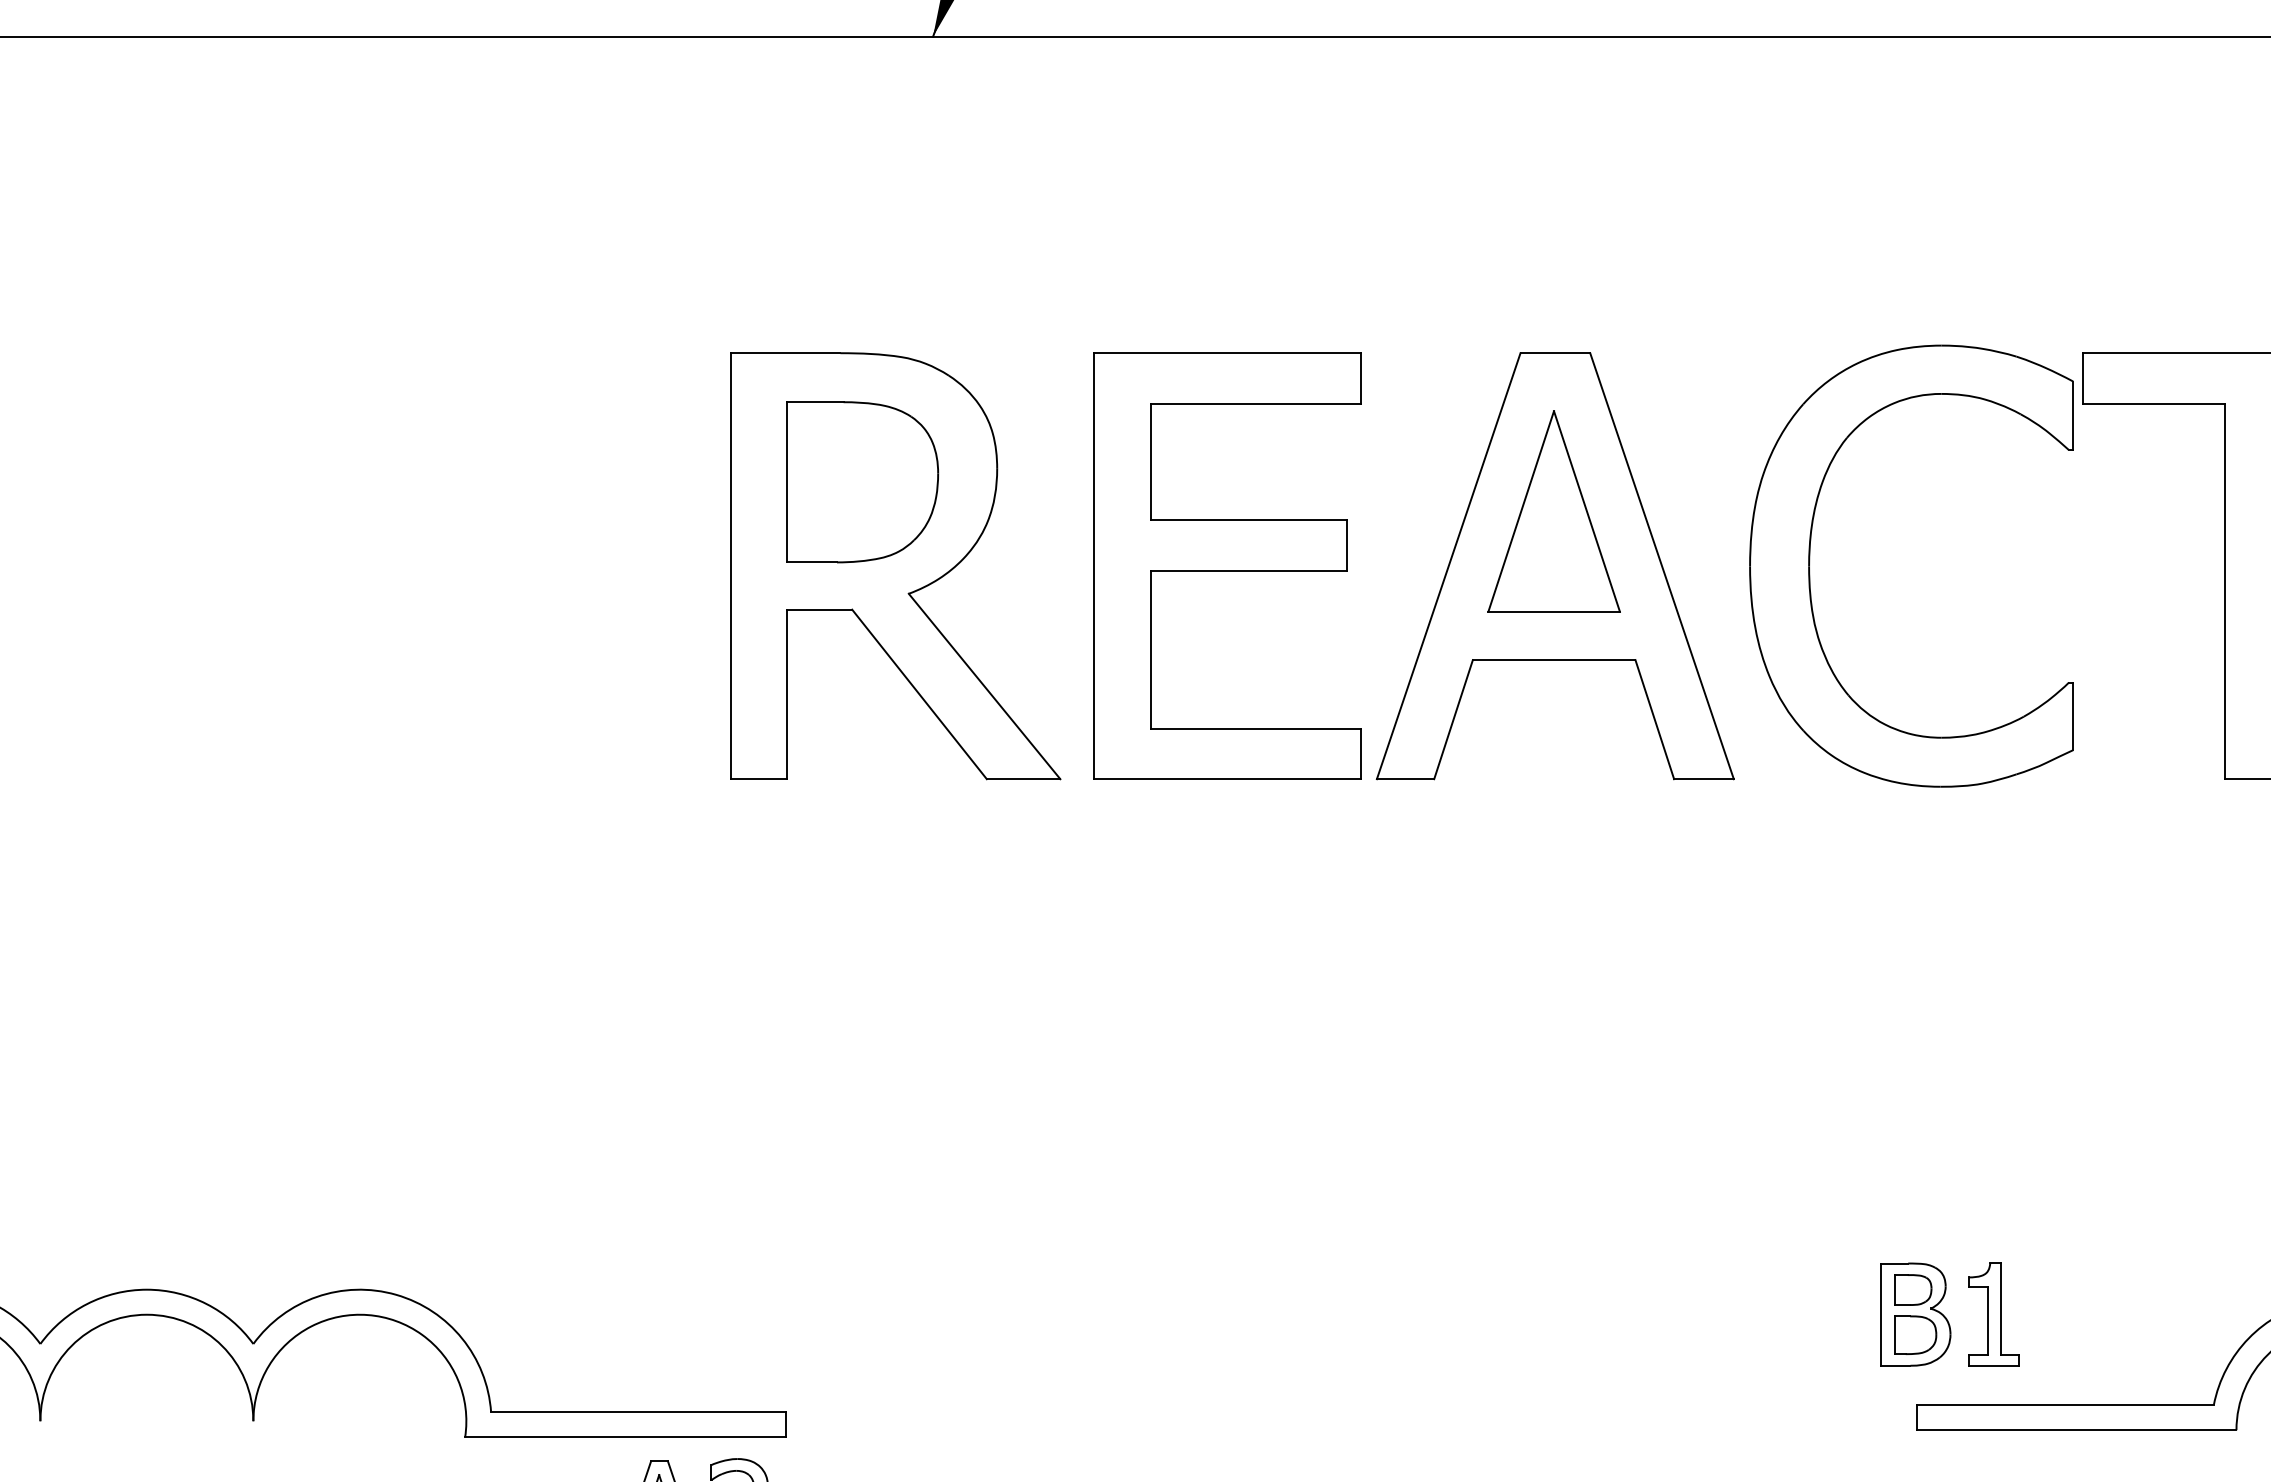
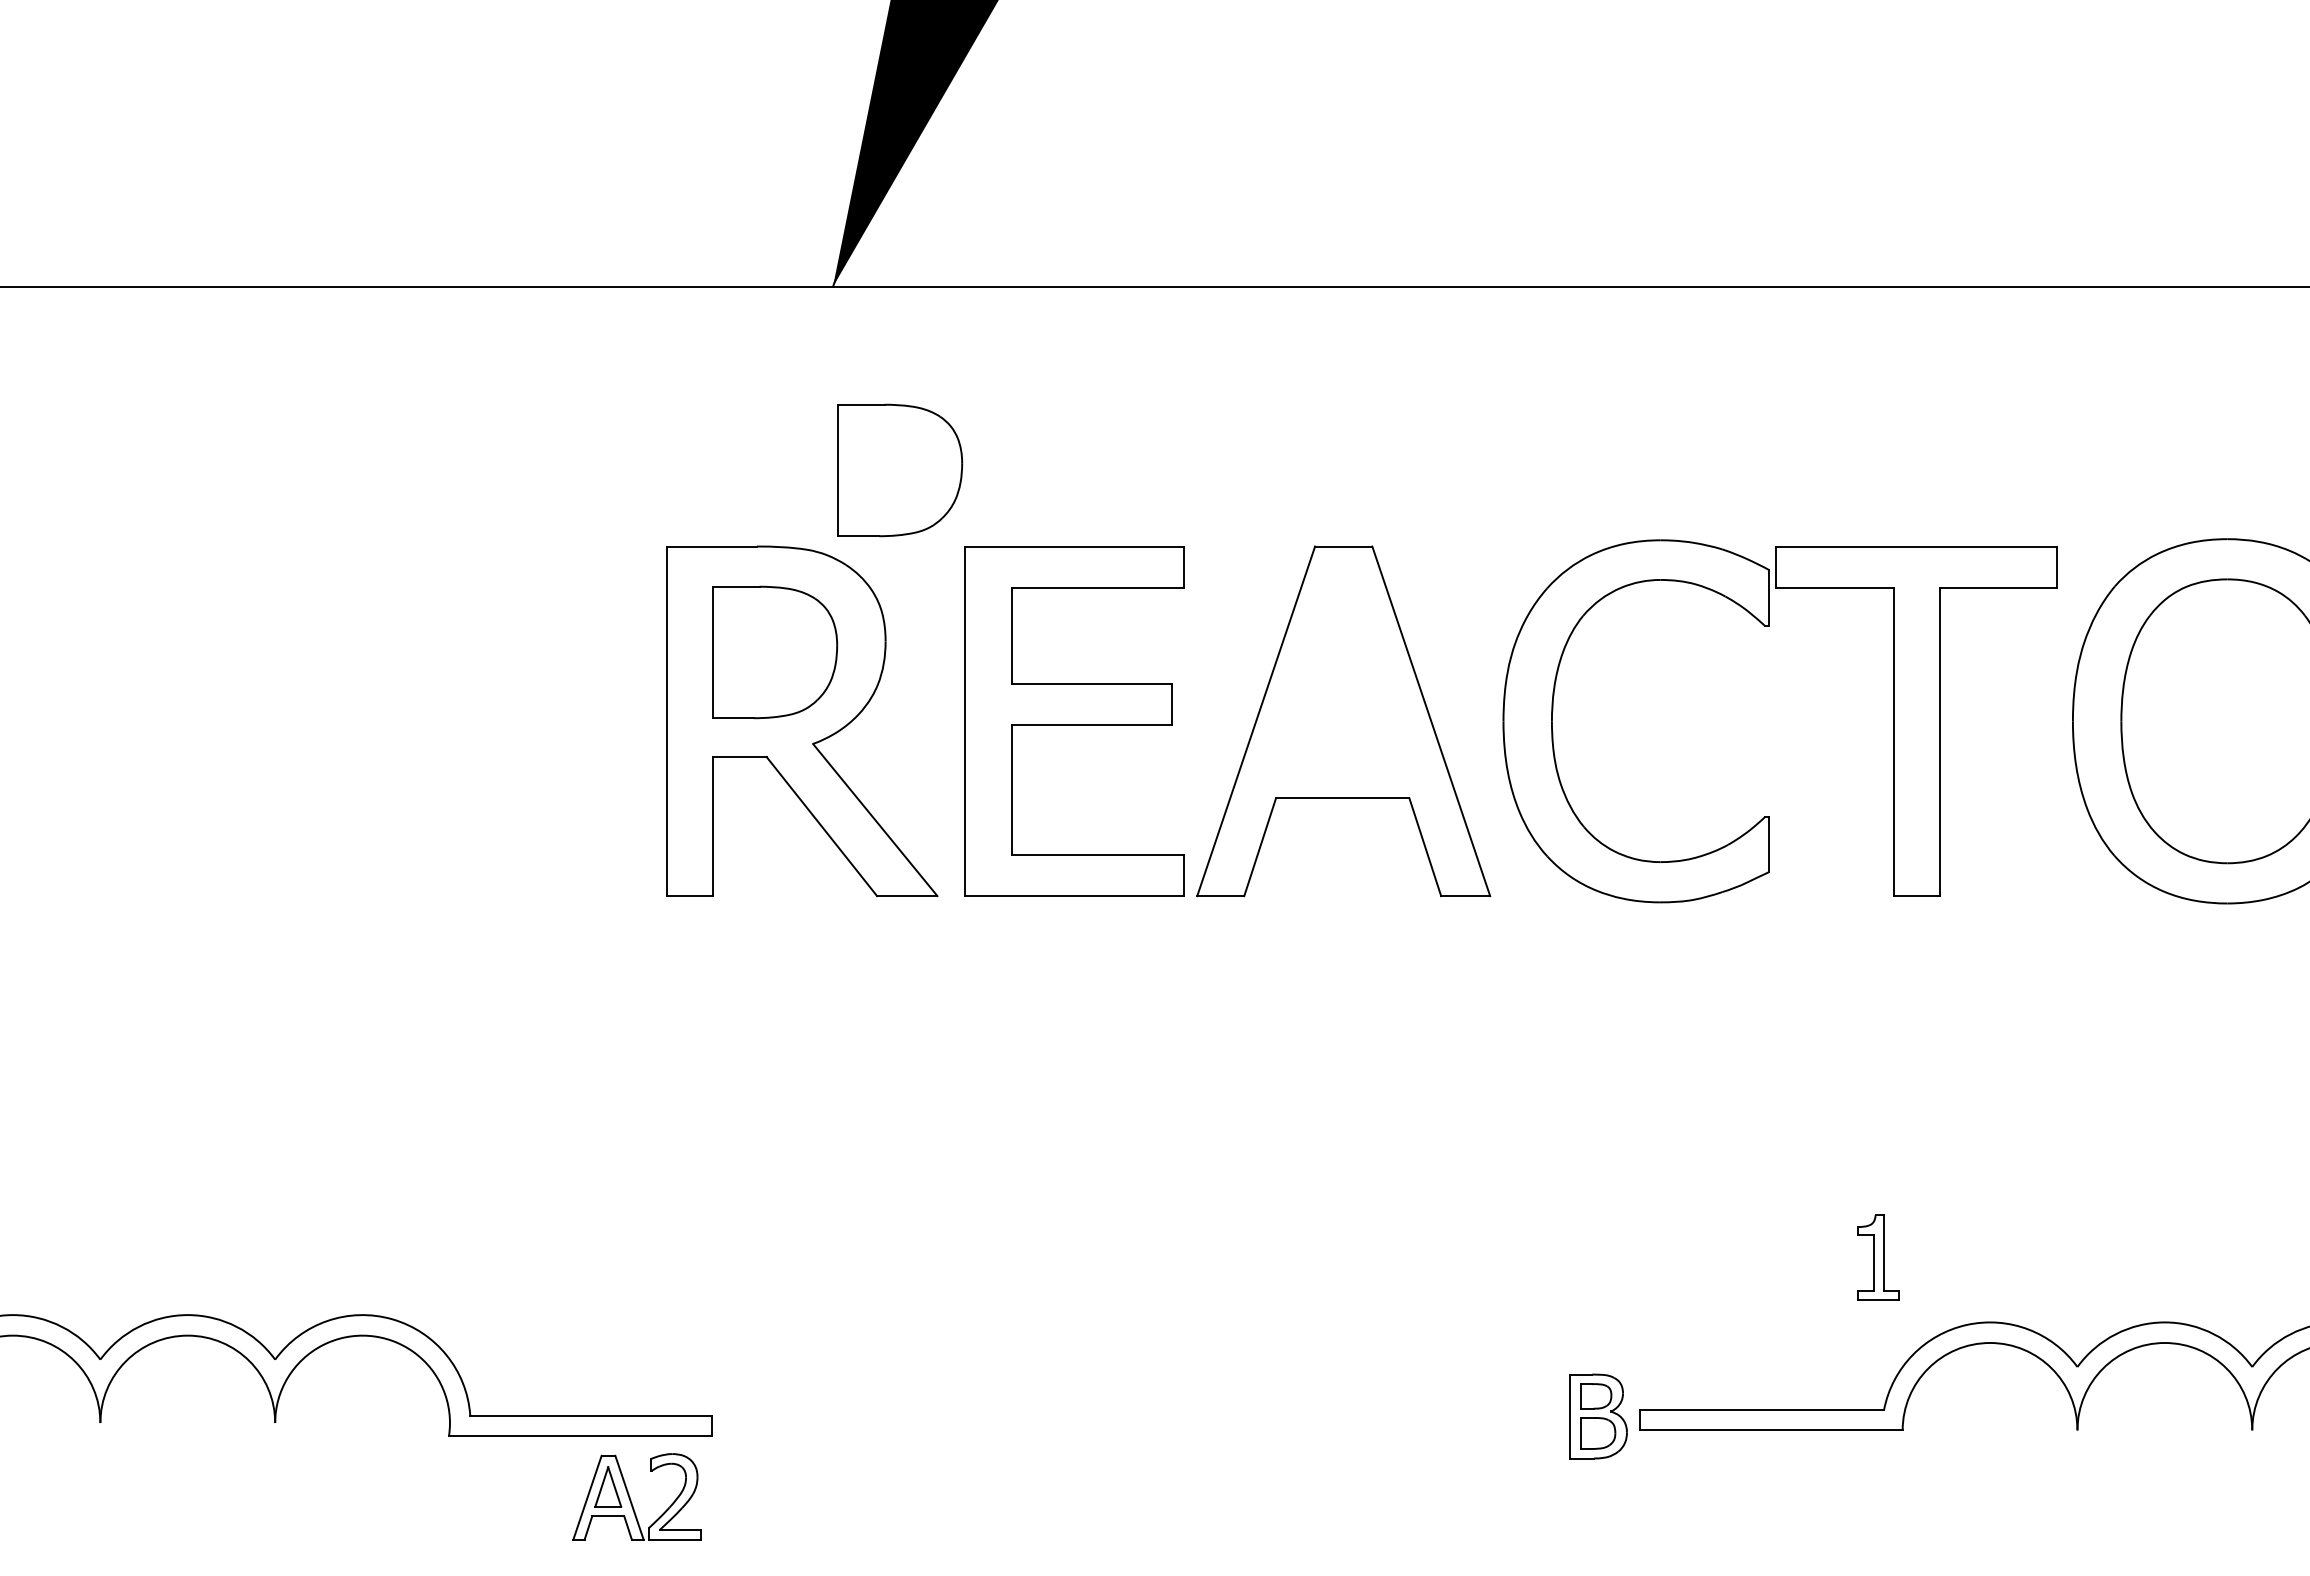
part: (1015, 260) -> (900, 470), added
part: (1553, 511) -> (1342, 676), removed
part: (1915, 1314) -> (1598, 1416), moved
part: (1993, 1314) -> (1878, 1257), moved

